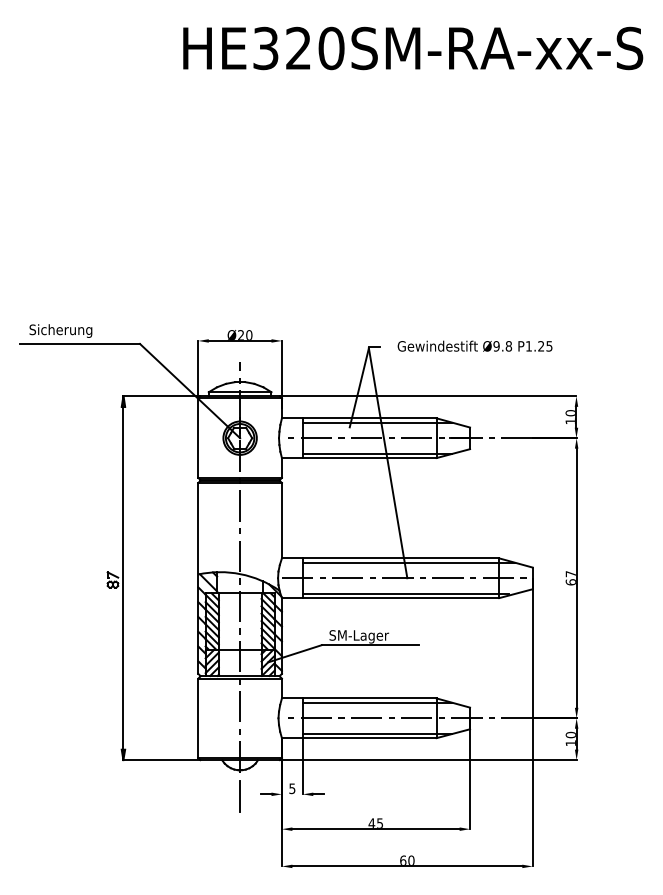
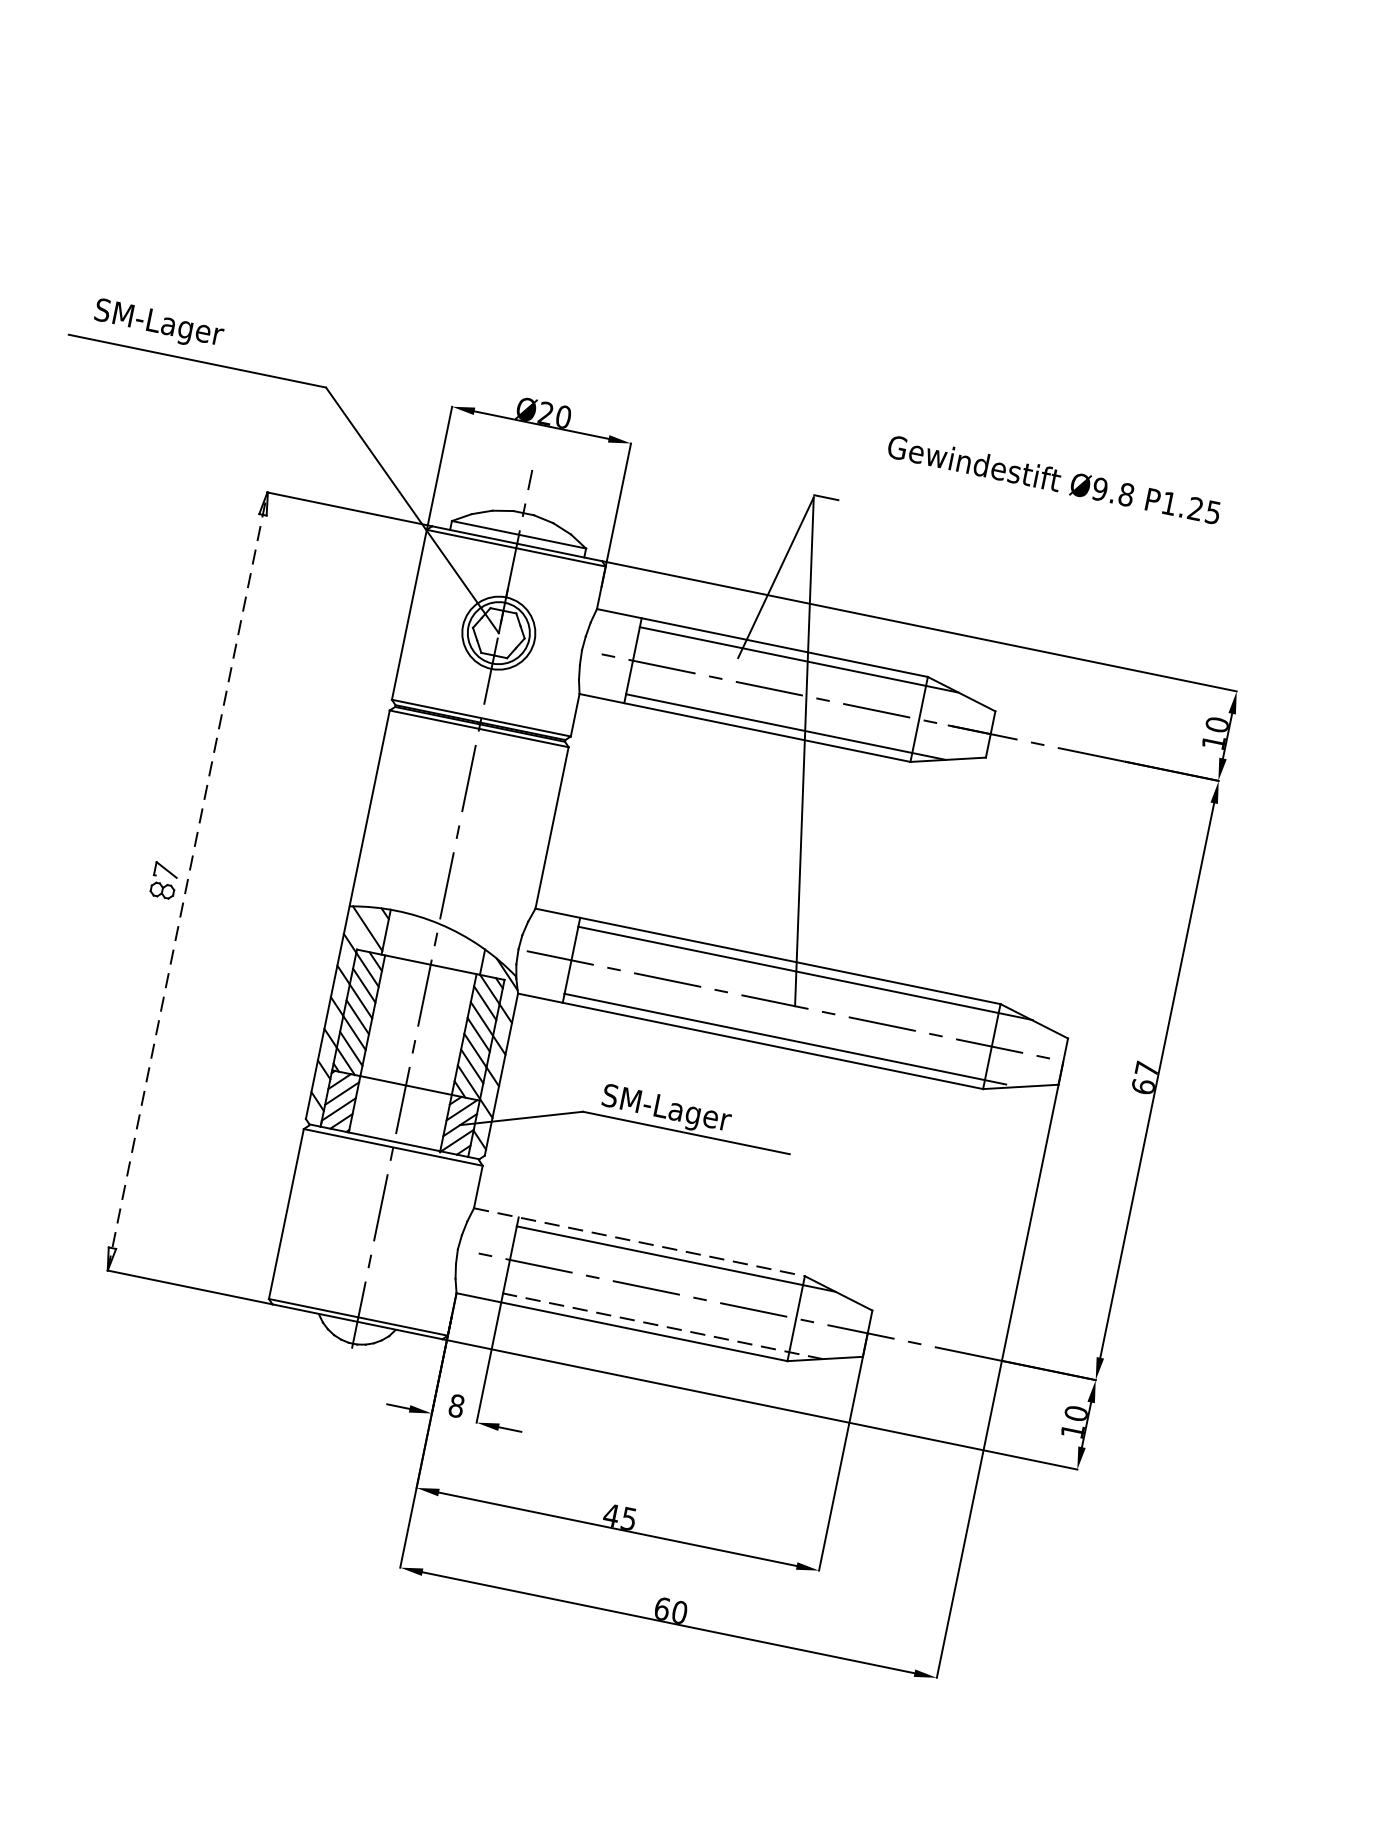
text: (65, 330) -> (172, 326), Sicherung -> SM-Lager
text: (474, 345) -> (1053, 477), moved
line: (123, 578) -> (187, 882), solid -> dashed
line: (359, 698) -> (639, 1242), solid -> dashed
line: (377, 733) -> (663, 1325), solid -> dashed
text: (292, 788) -> (457, 1405), 5 -> 8
line: (240, 796) -> (342, 1399), removed

